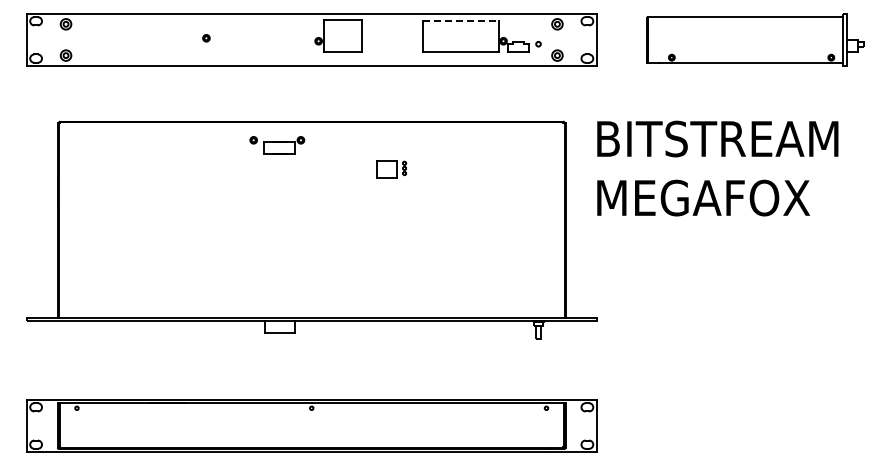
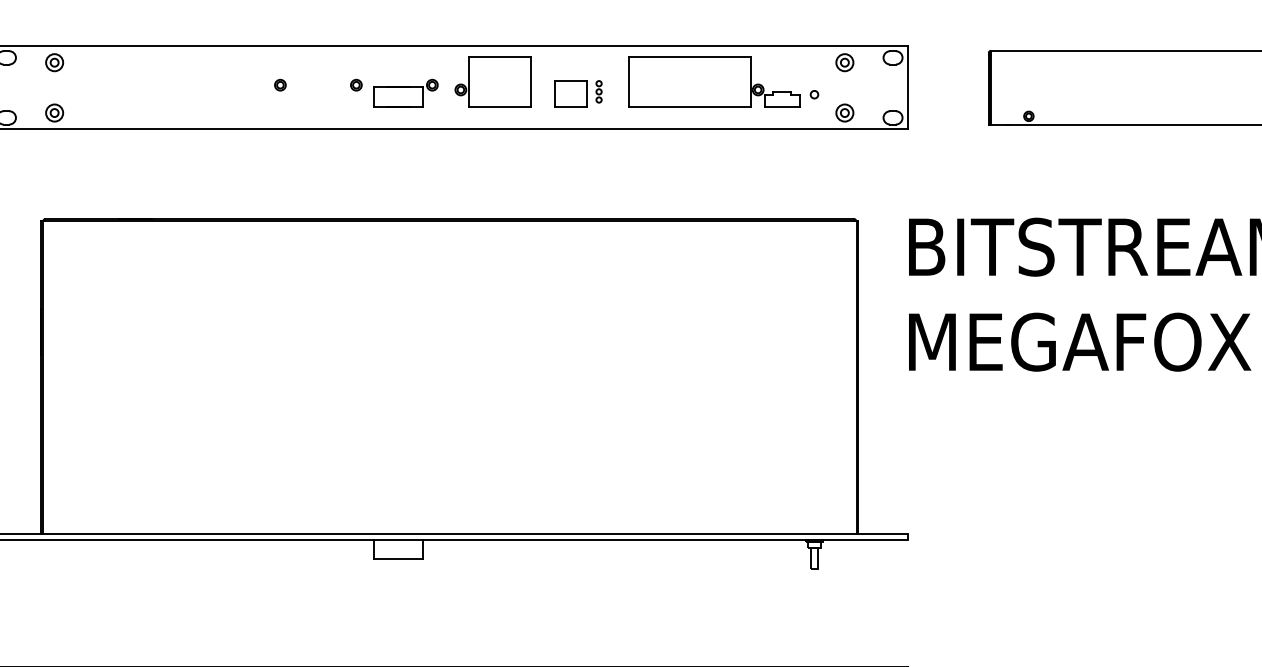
line: (461, 20) -> (690, 56), dashed -> solid
part: (277, 145) -> (394, 93), moved
part: (391, 169) -> (578, 93), moved

